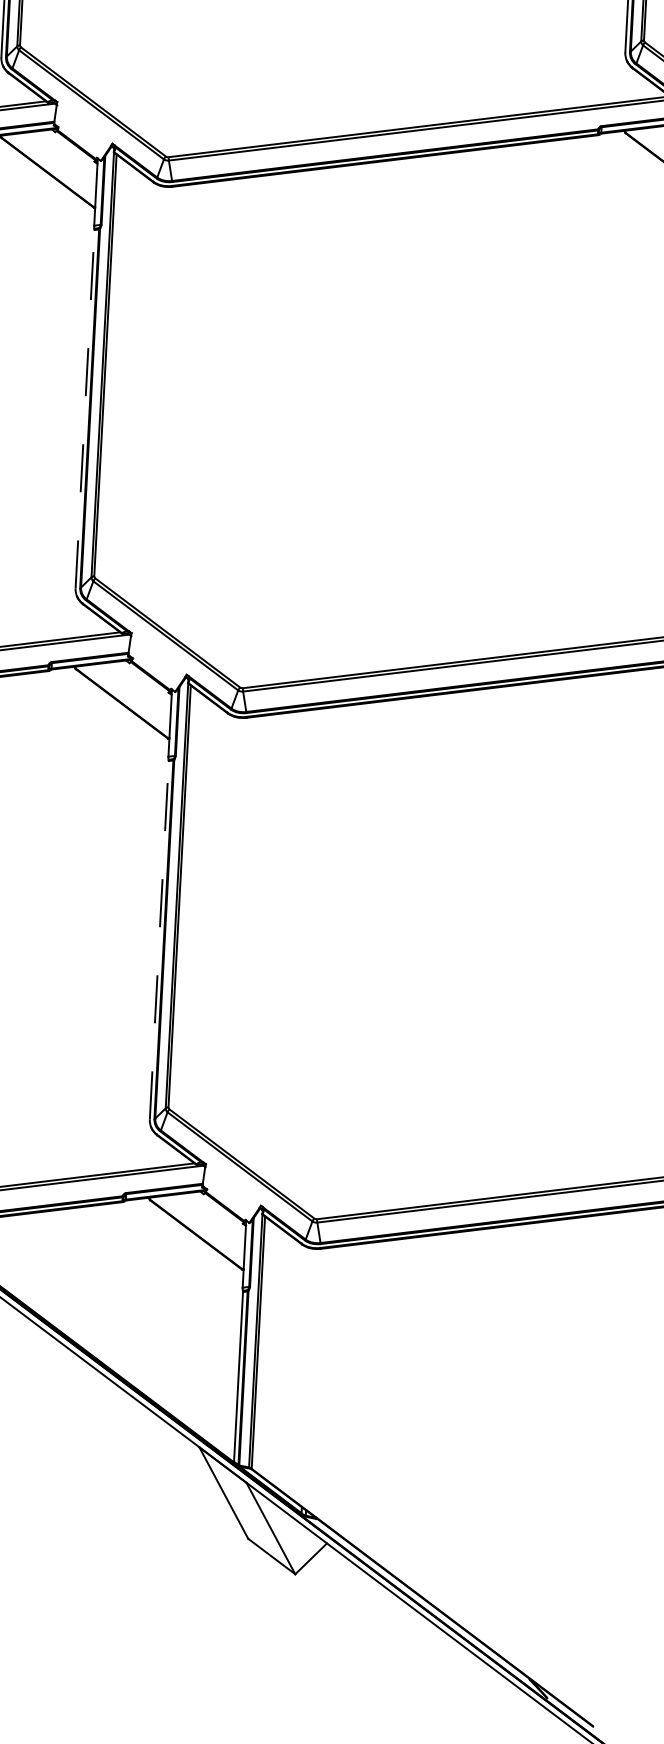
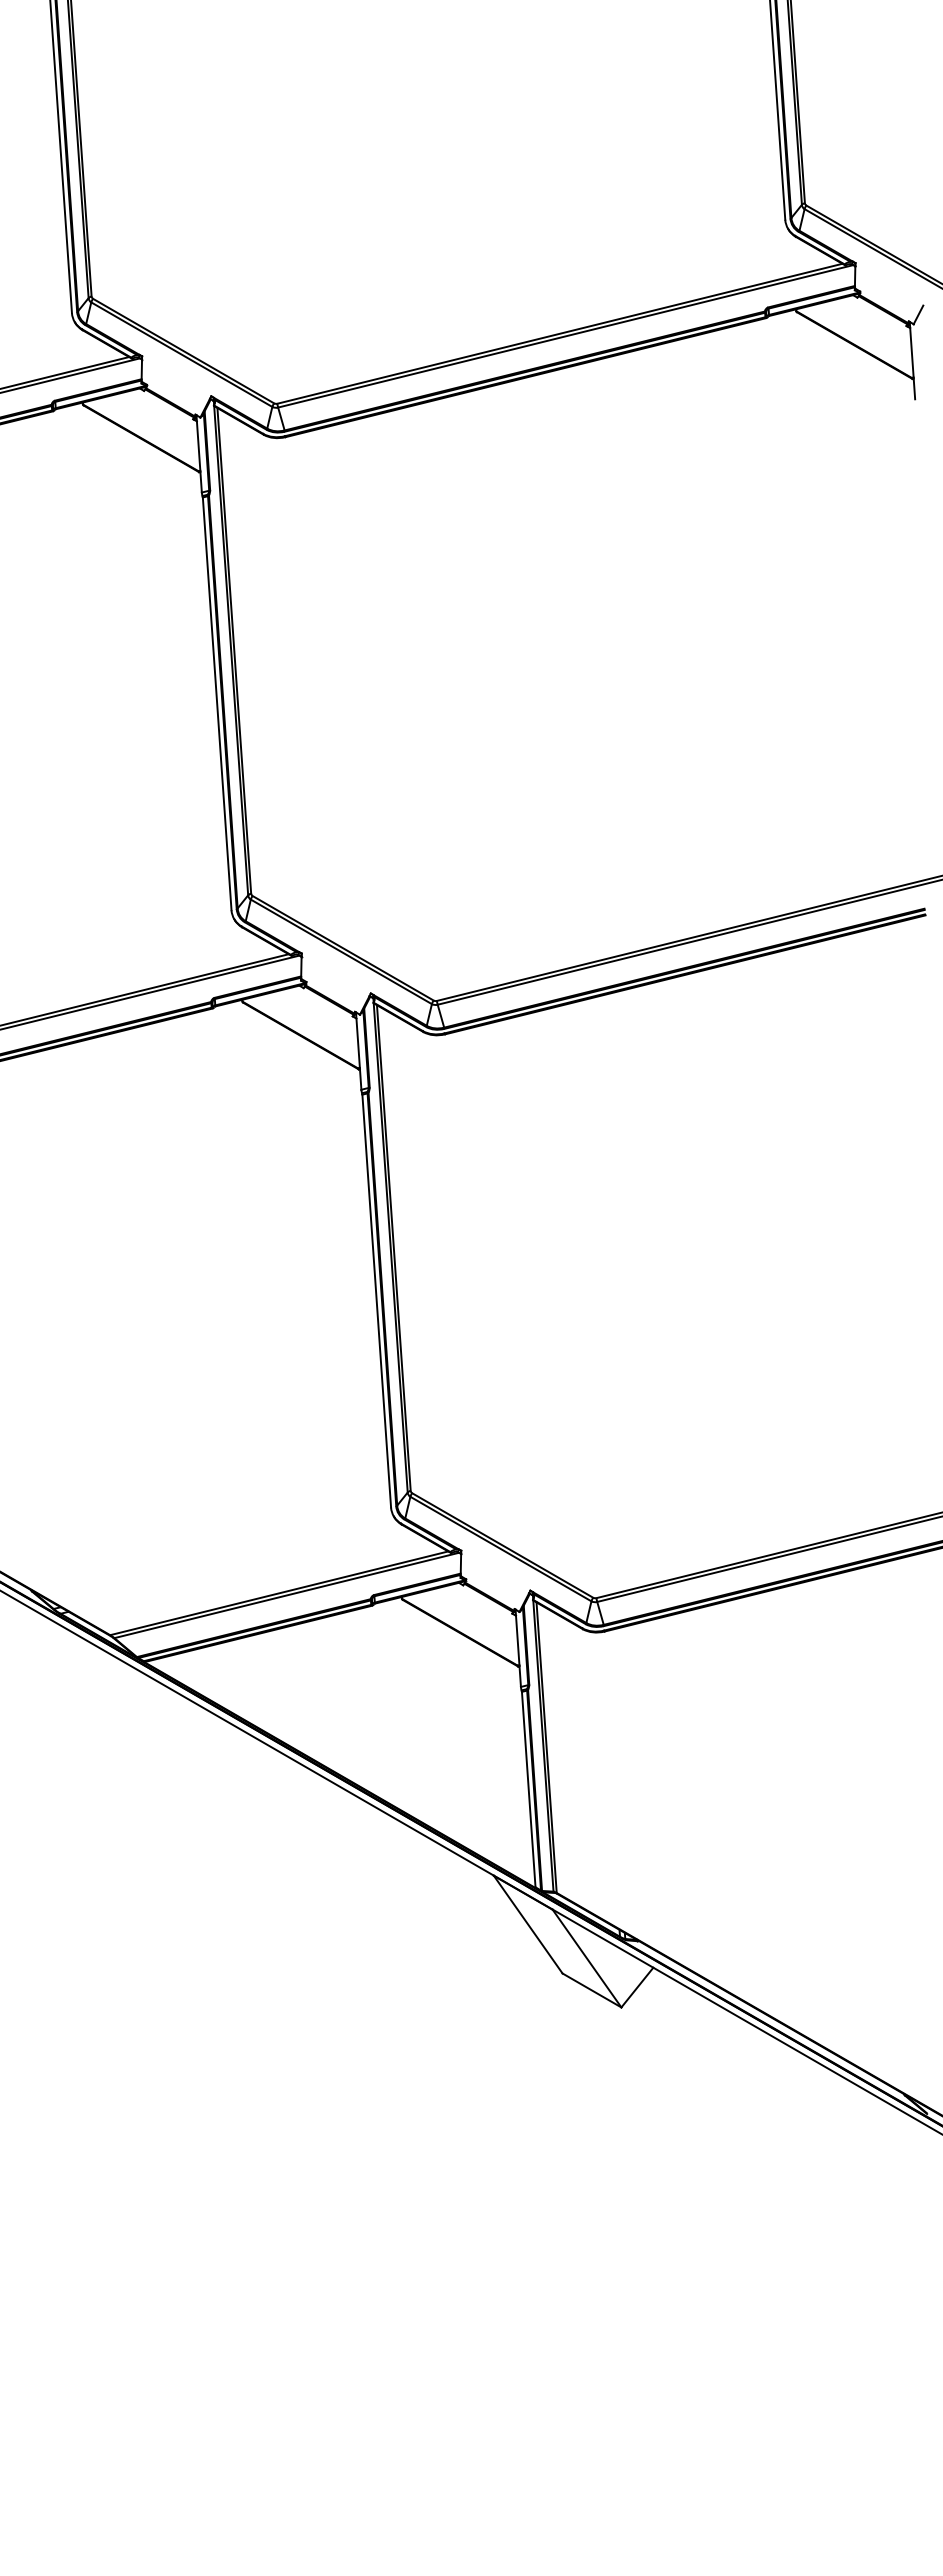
line: (85, 408) -> (217, 703), dashed -> solid
line: (159, 940) -> (376, 1301), dashed -> solid

